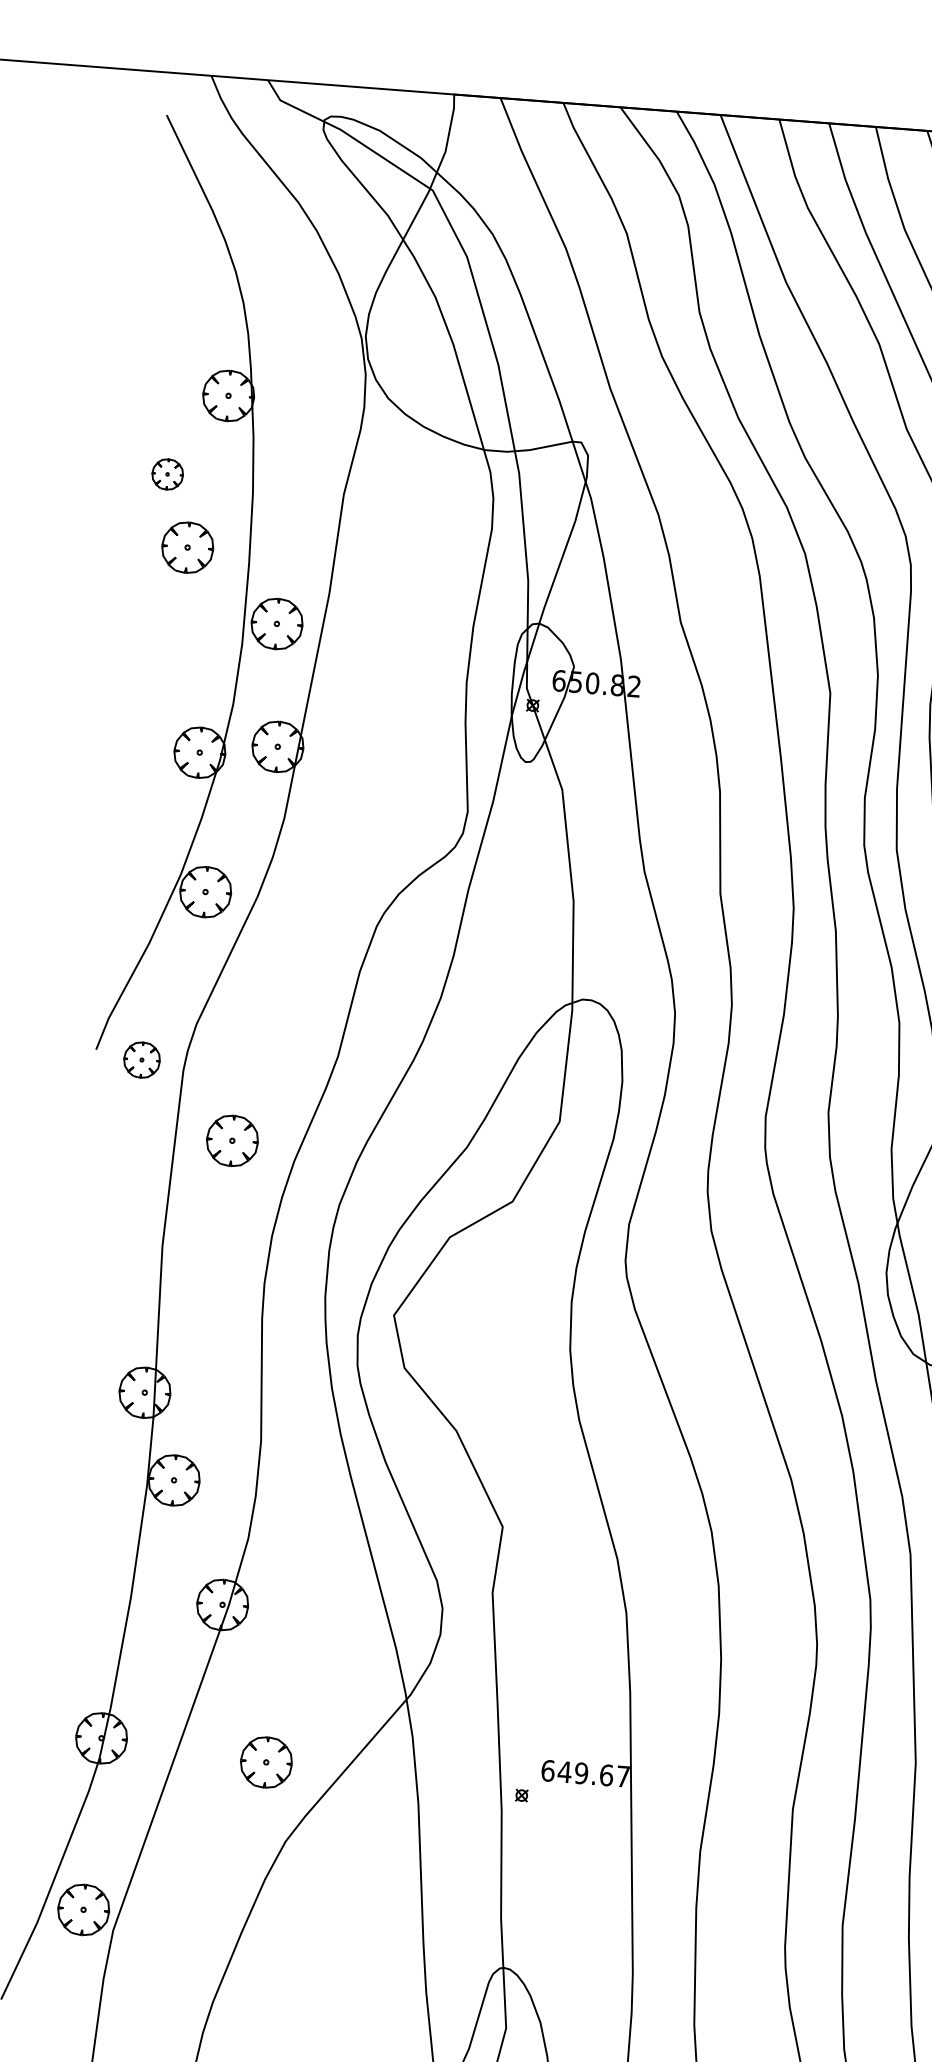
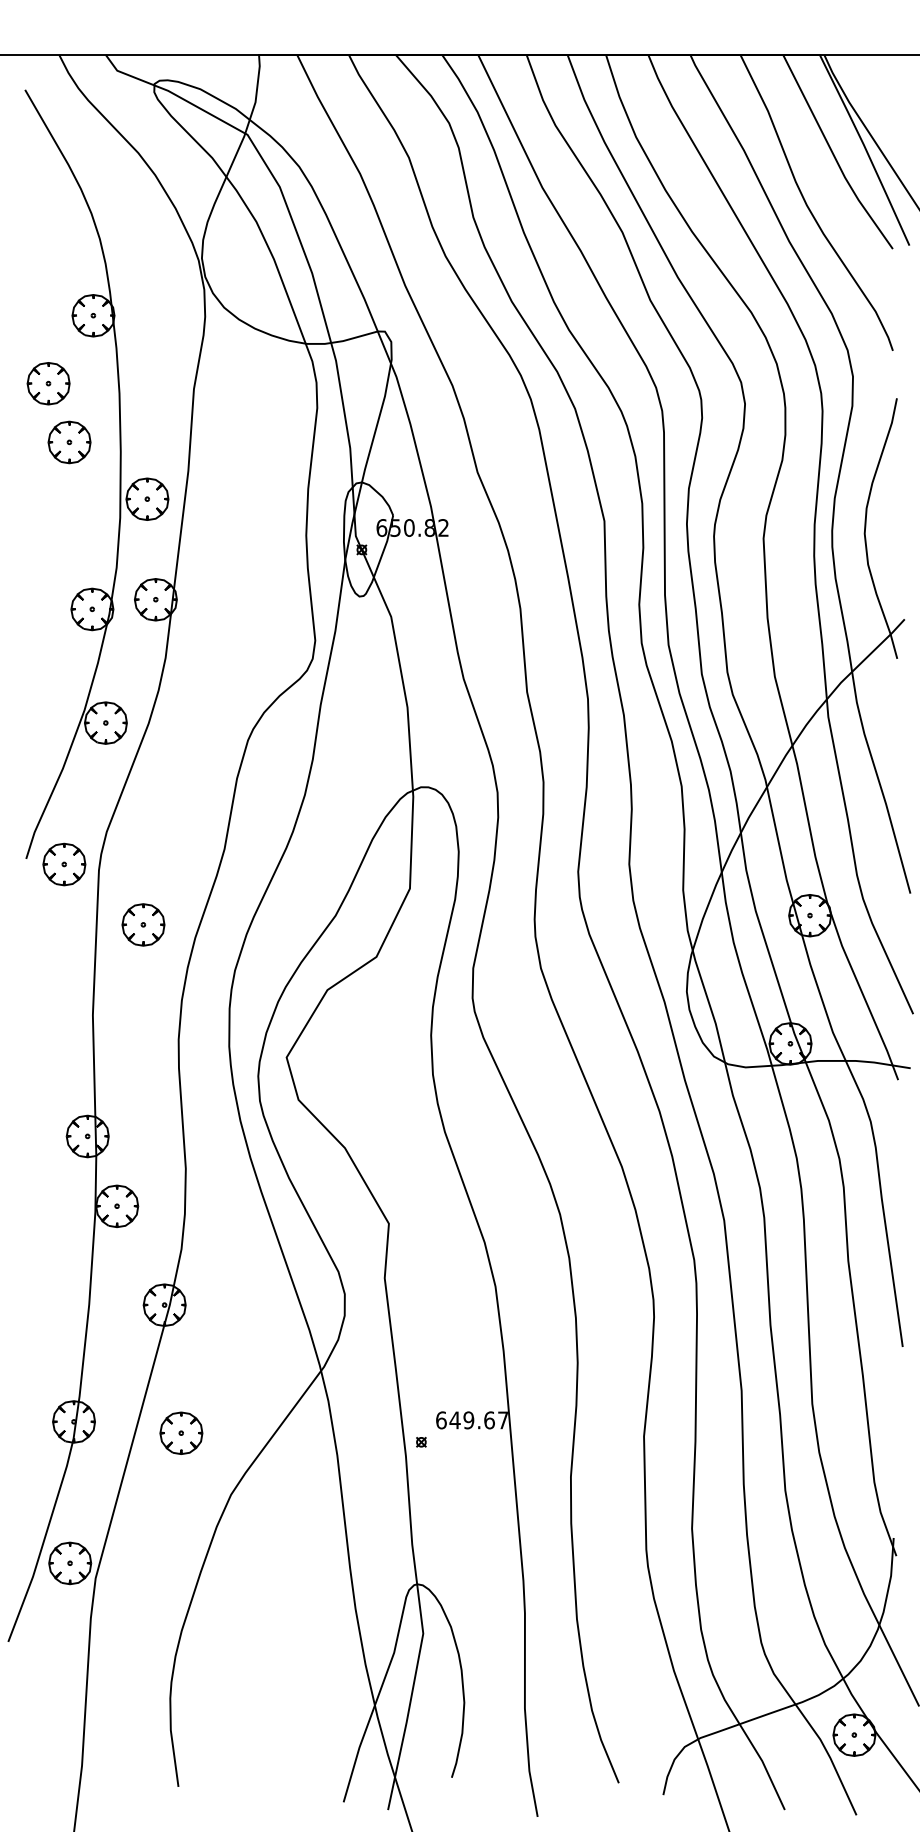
part: (167, 474) -> (48, 383), size x1.67
part: (142, 1060) -> (64, 864), size x1.43
part: (266, 1761) -> (181, 1432), moved

